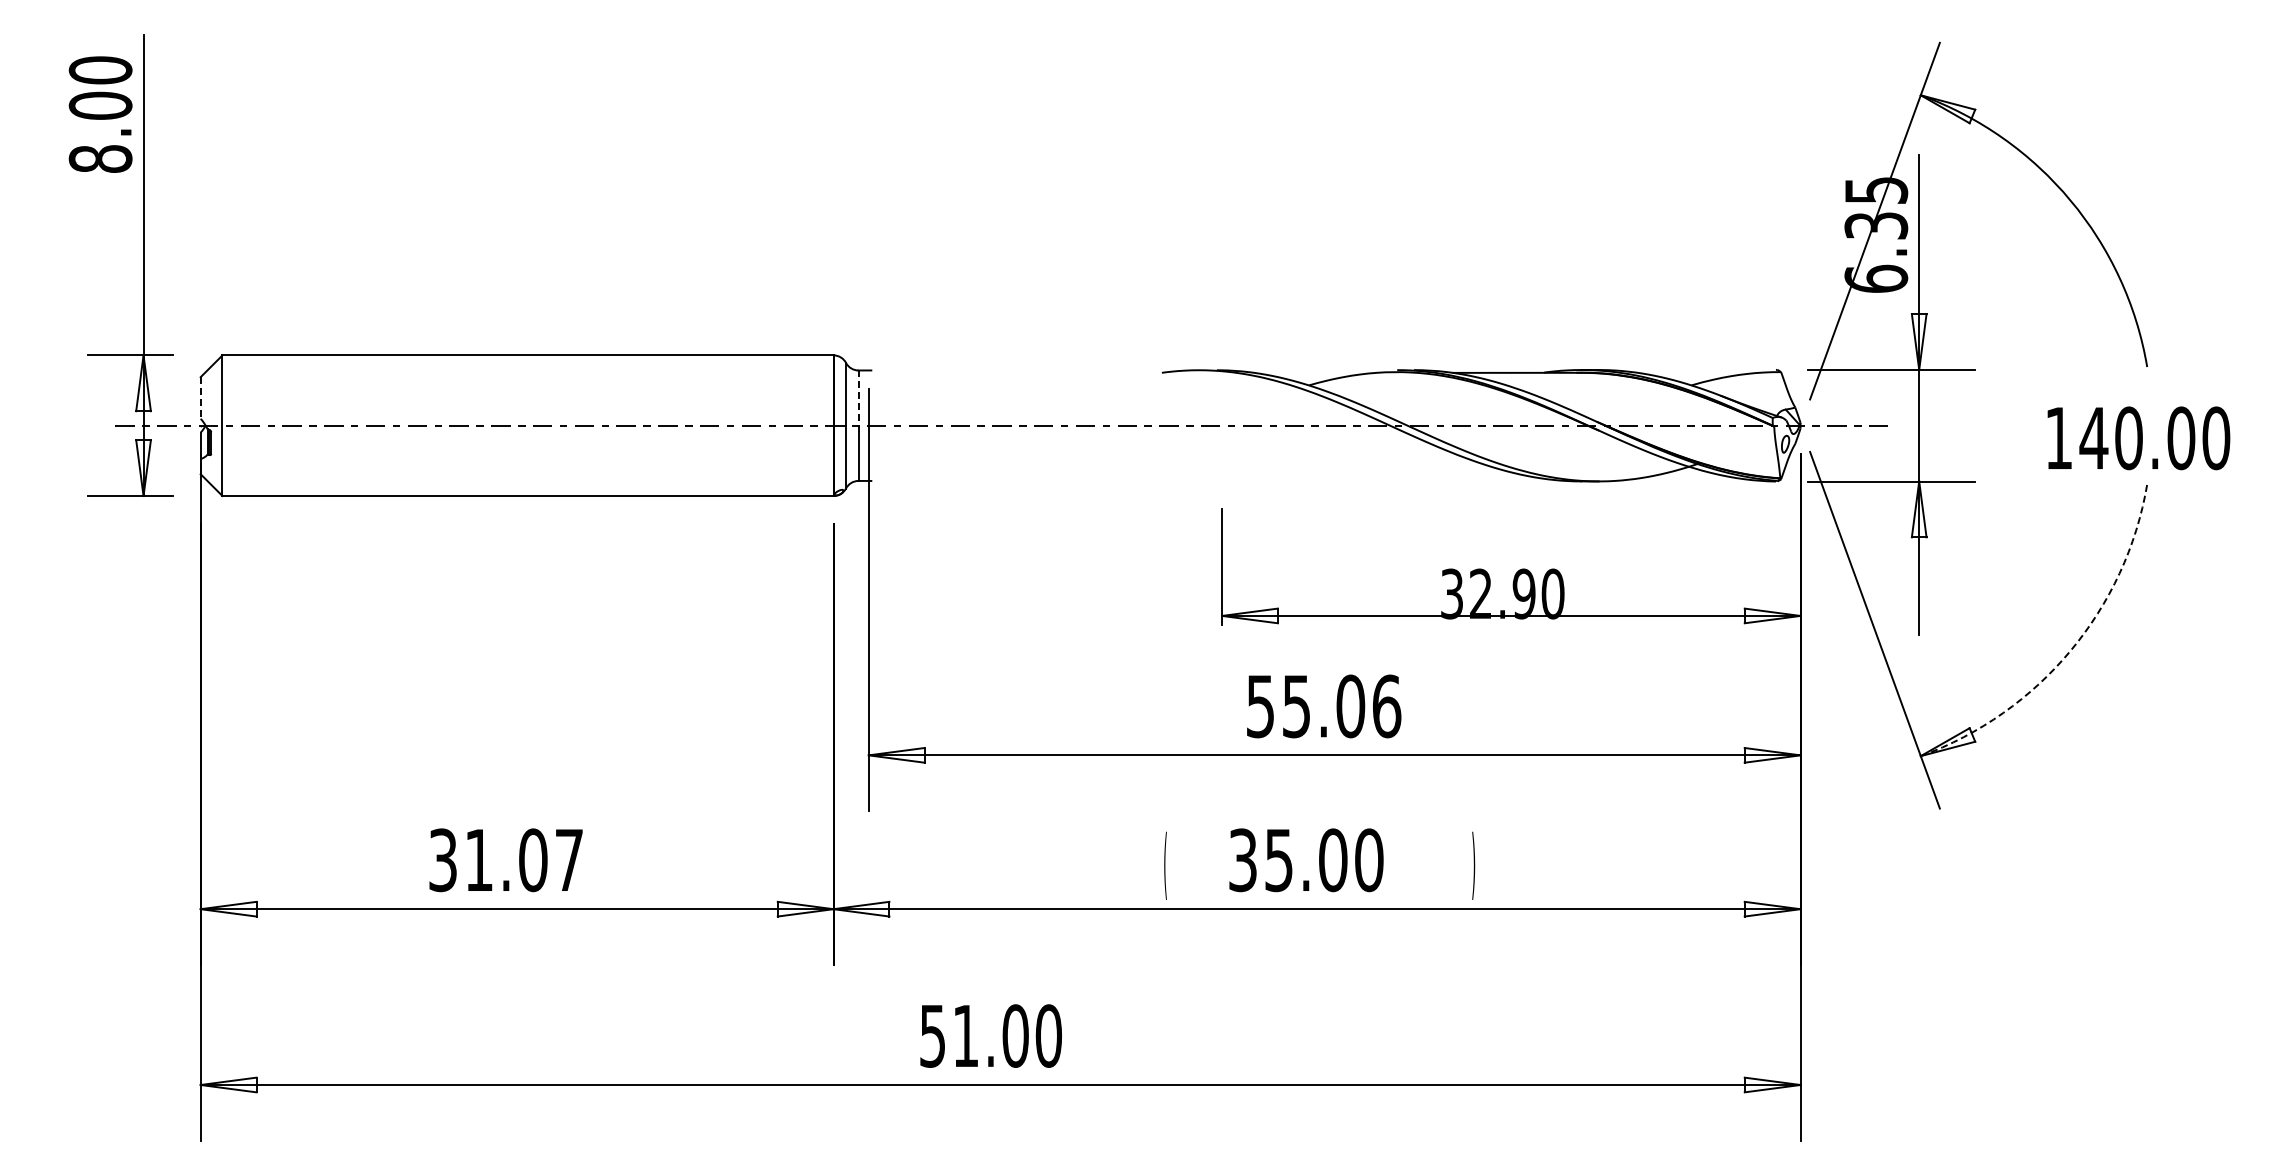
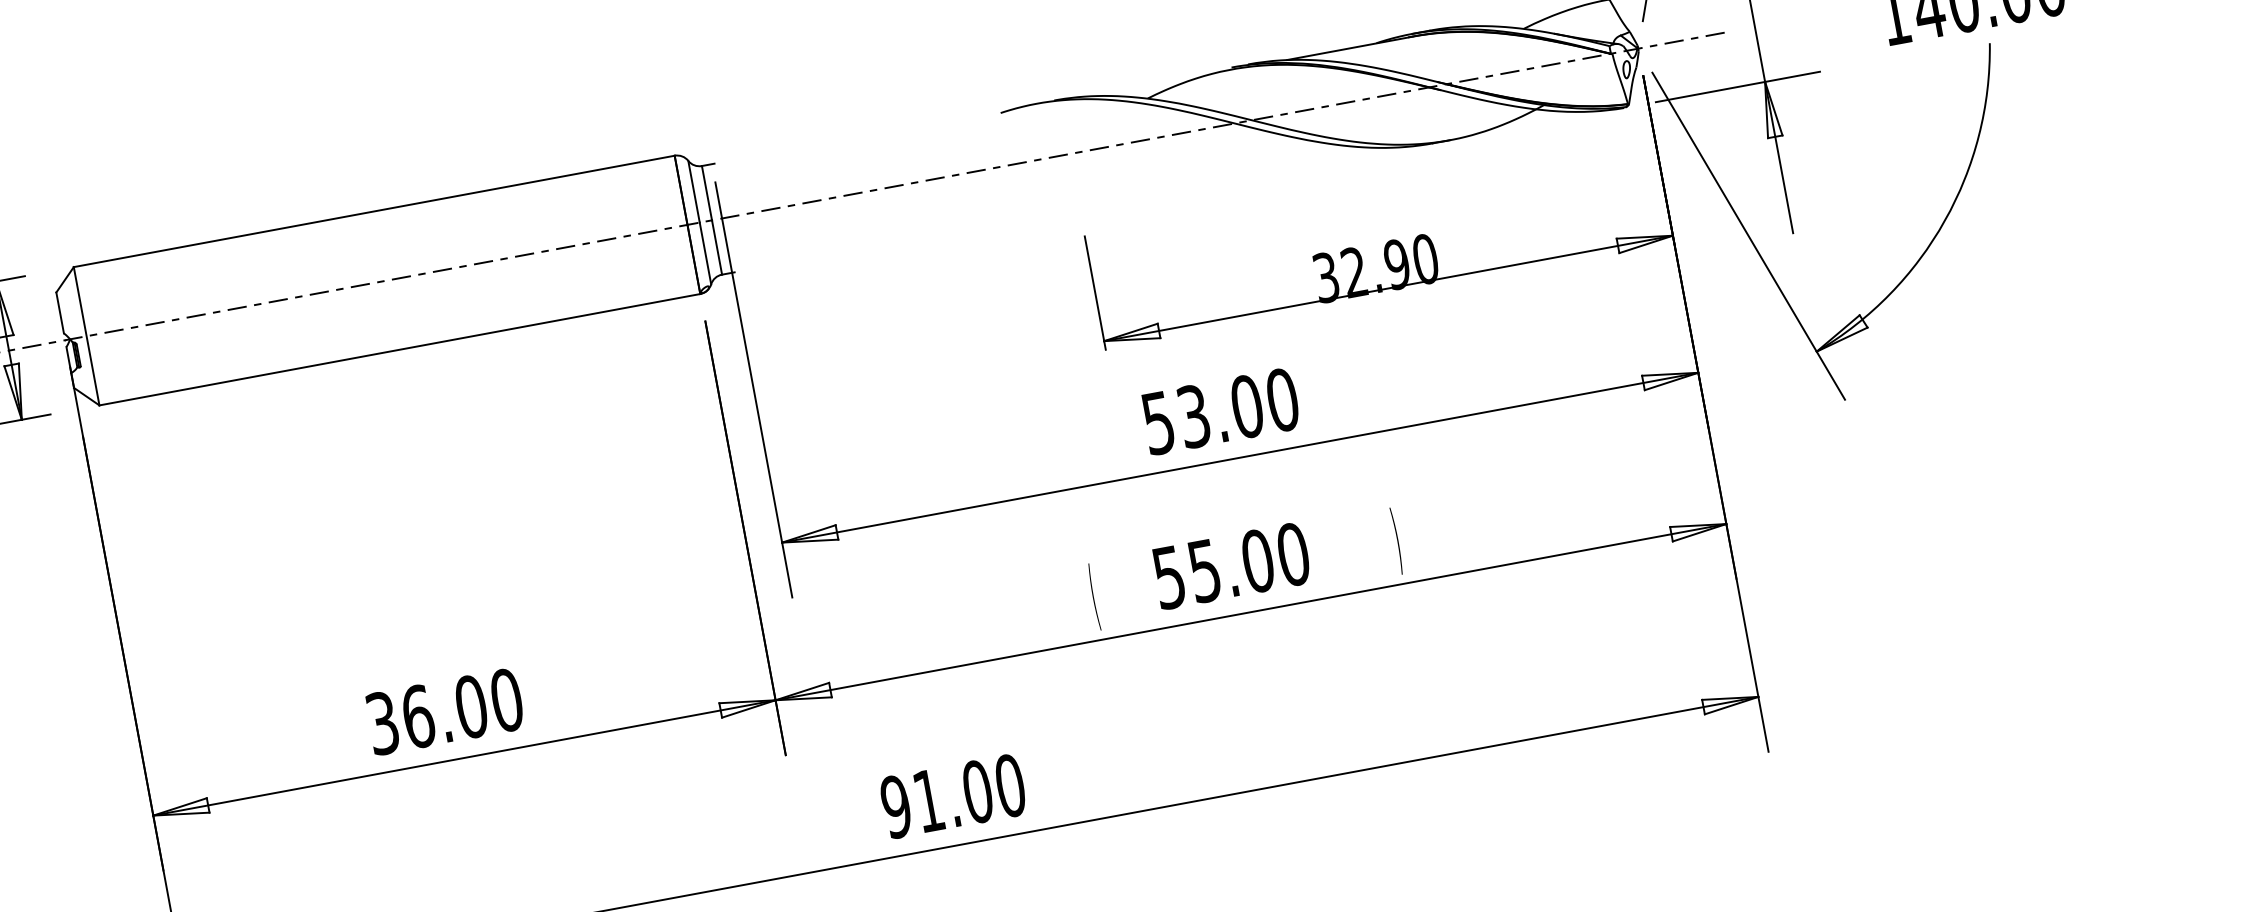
line: (200, 397) -> (59, 312), dashed -> solid
line: (858, 398) -> (707, 193), dashed -> solid
arc: (2070, 650) -> (1944, 220), dashed -> solid
text: (1342, 706) -> (1239, 408), 55.06 -> 53.00
text: (1242, 859) -> (1168, 576), 35.00 -> 55.00
text: (524, 860) -> (462, 708), 31.07 -> 36.00
text: (932, 1035) -> (895, 806), 51.00 -> 91.00

